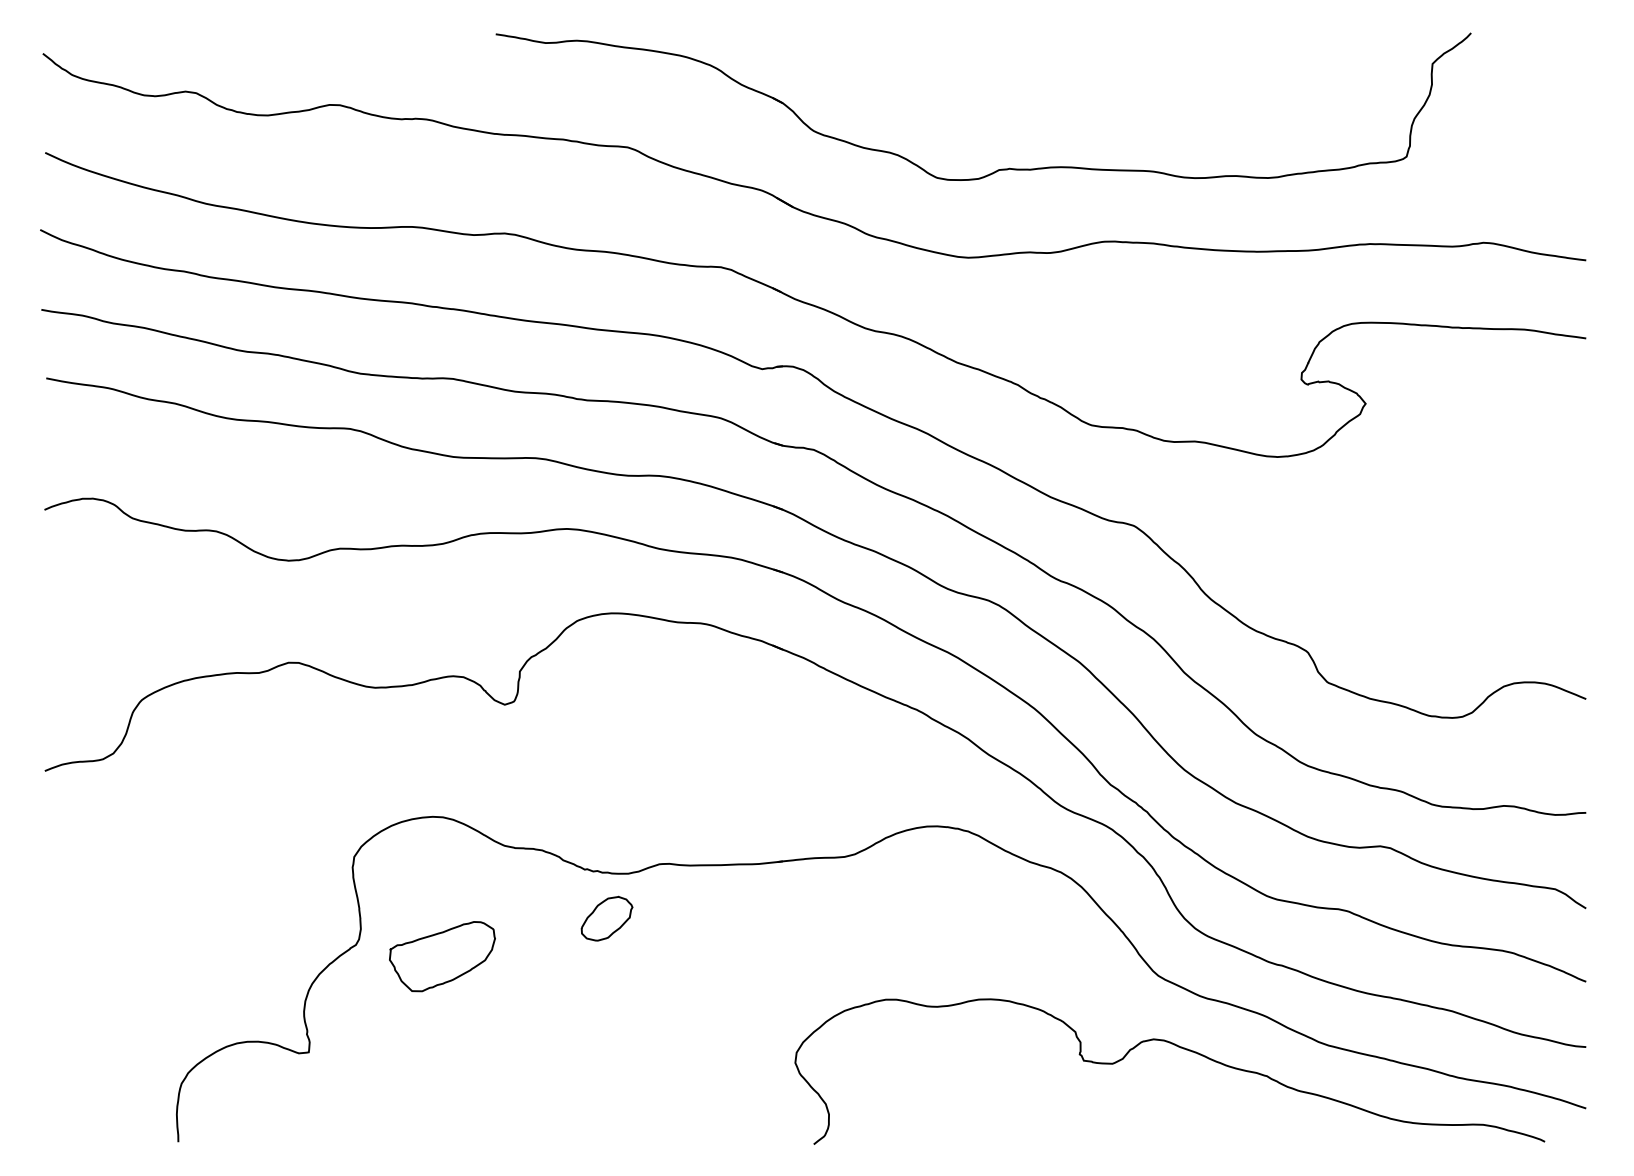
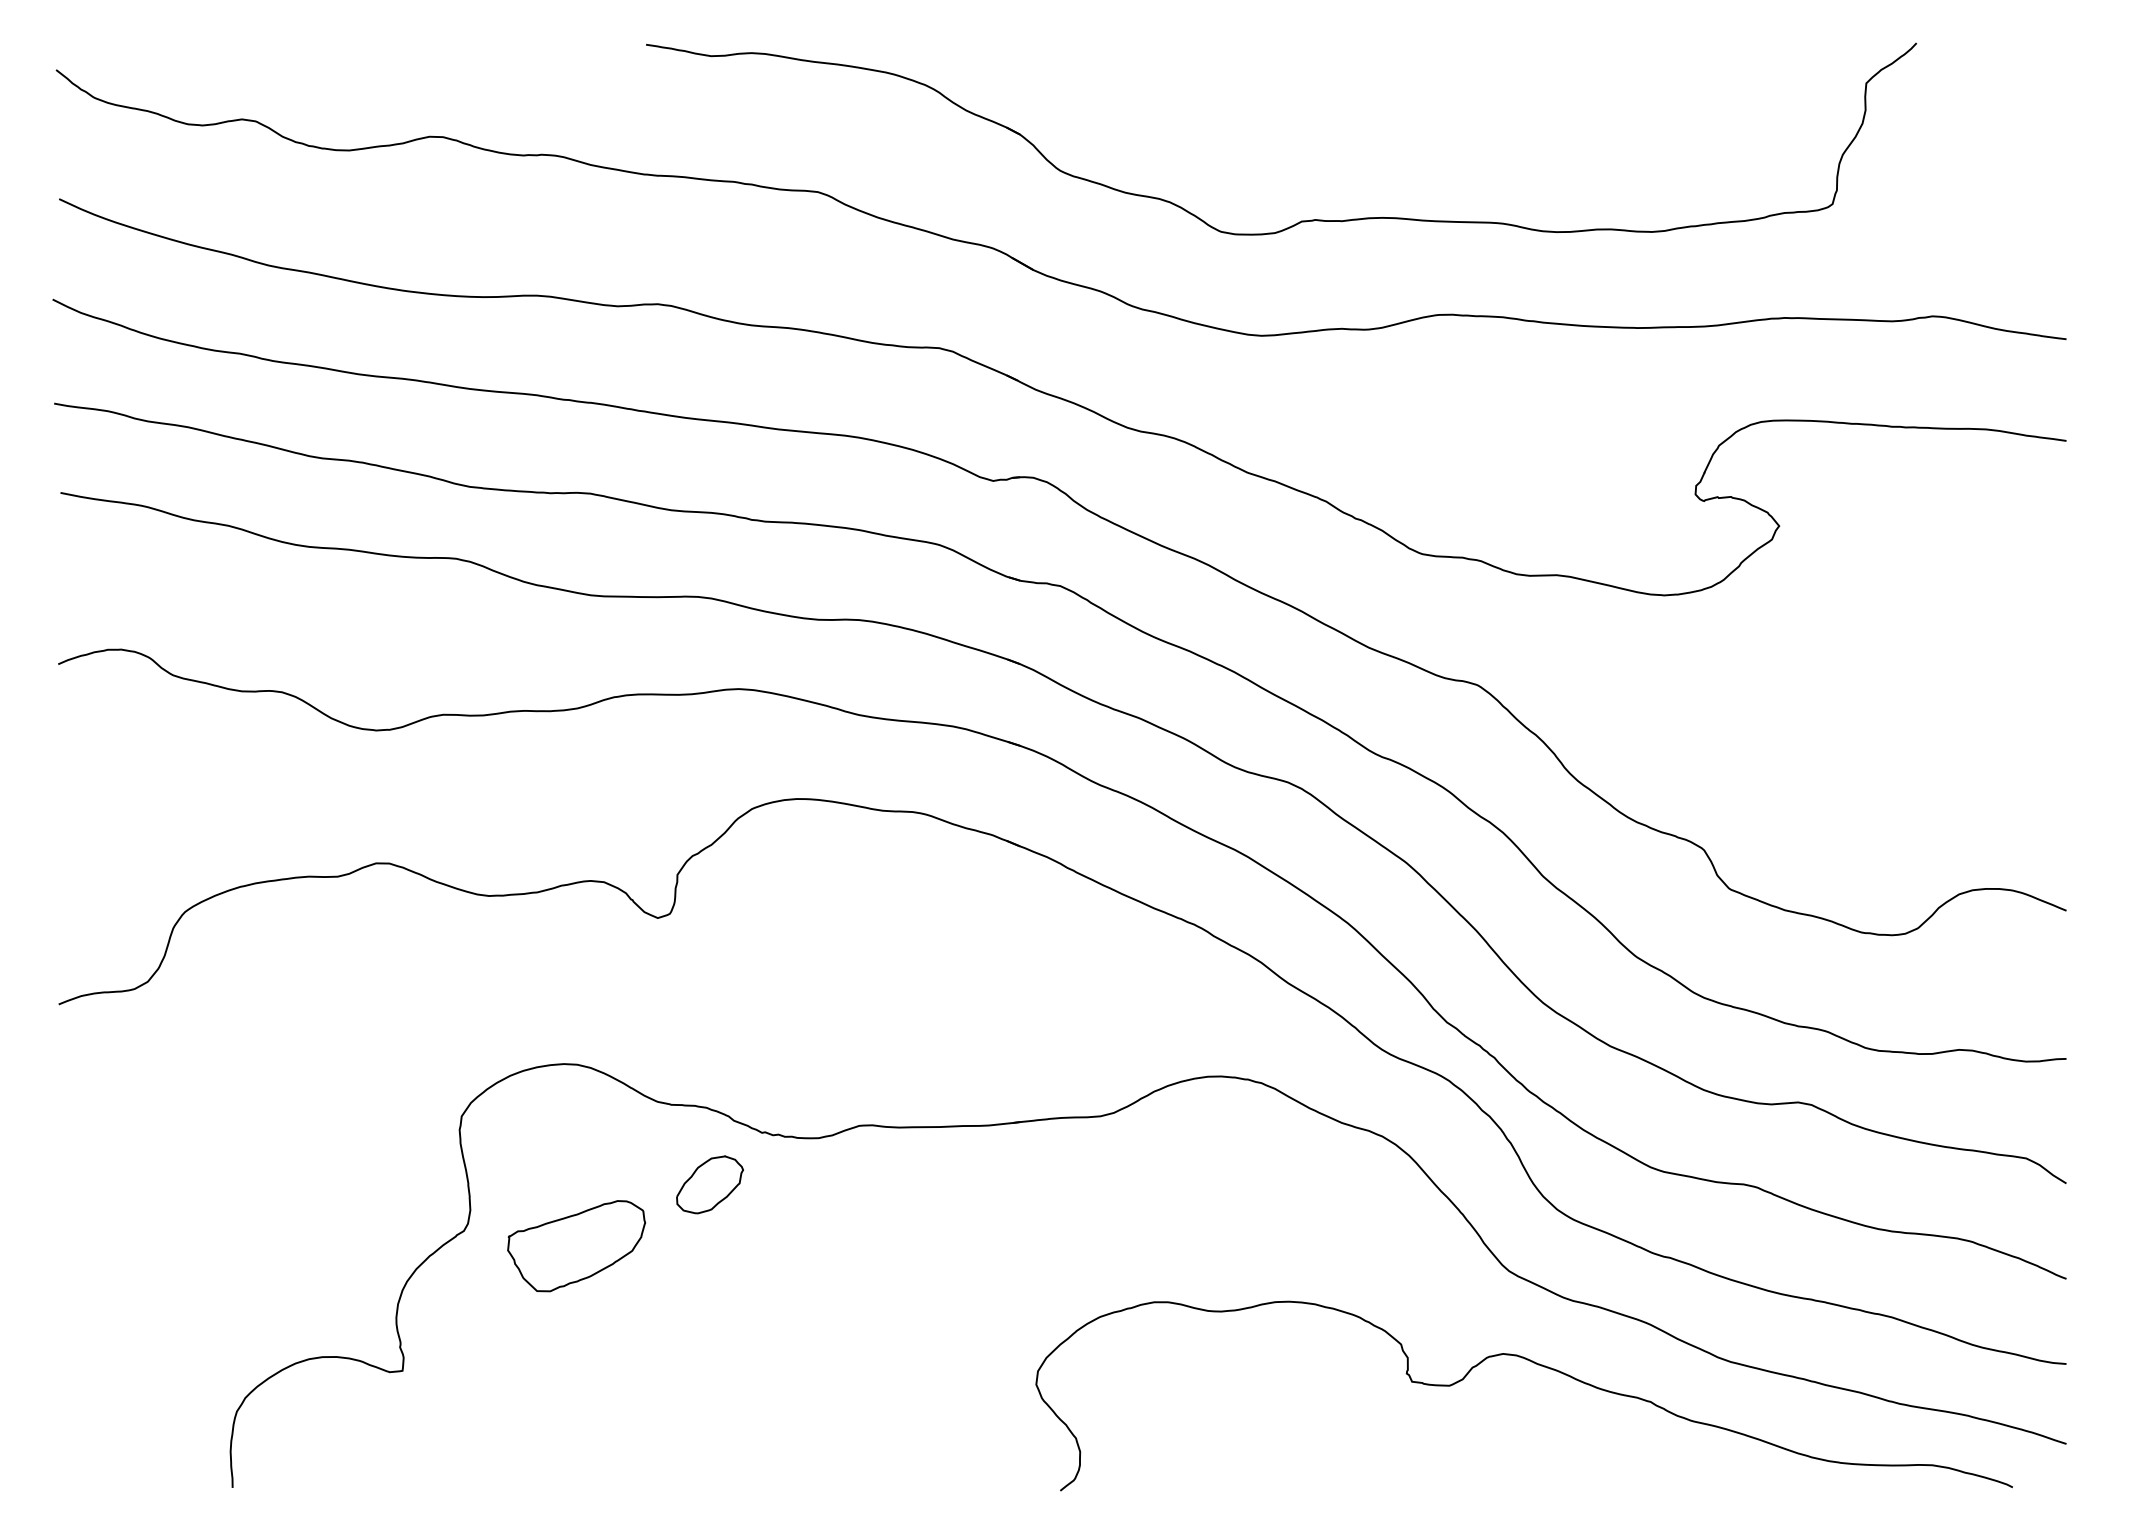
part: (606, 918) -> (709, 1184), moved

